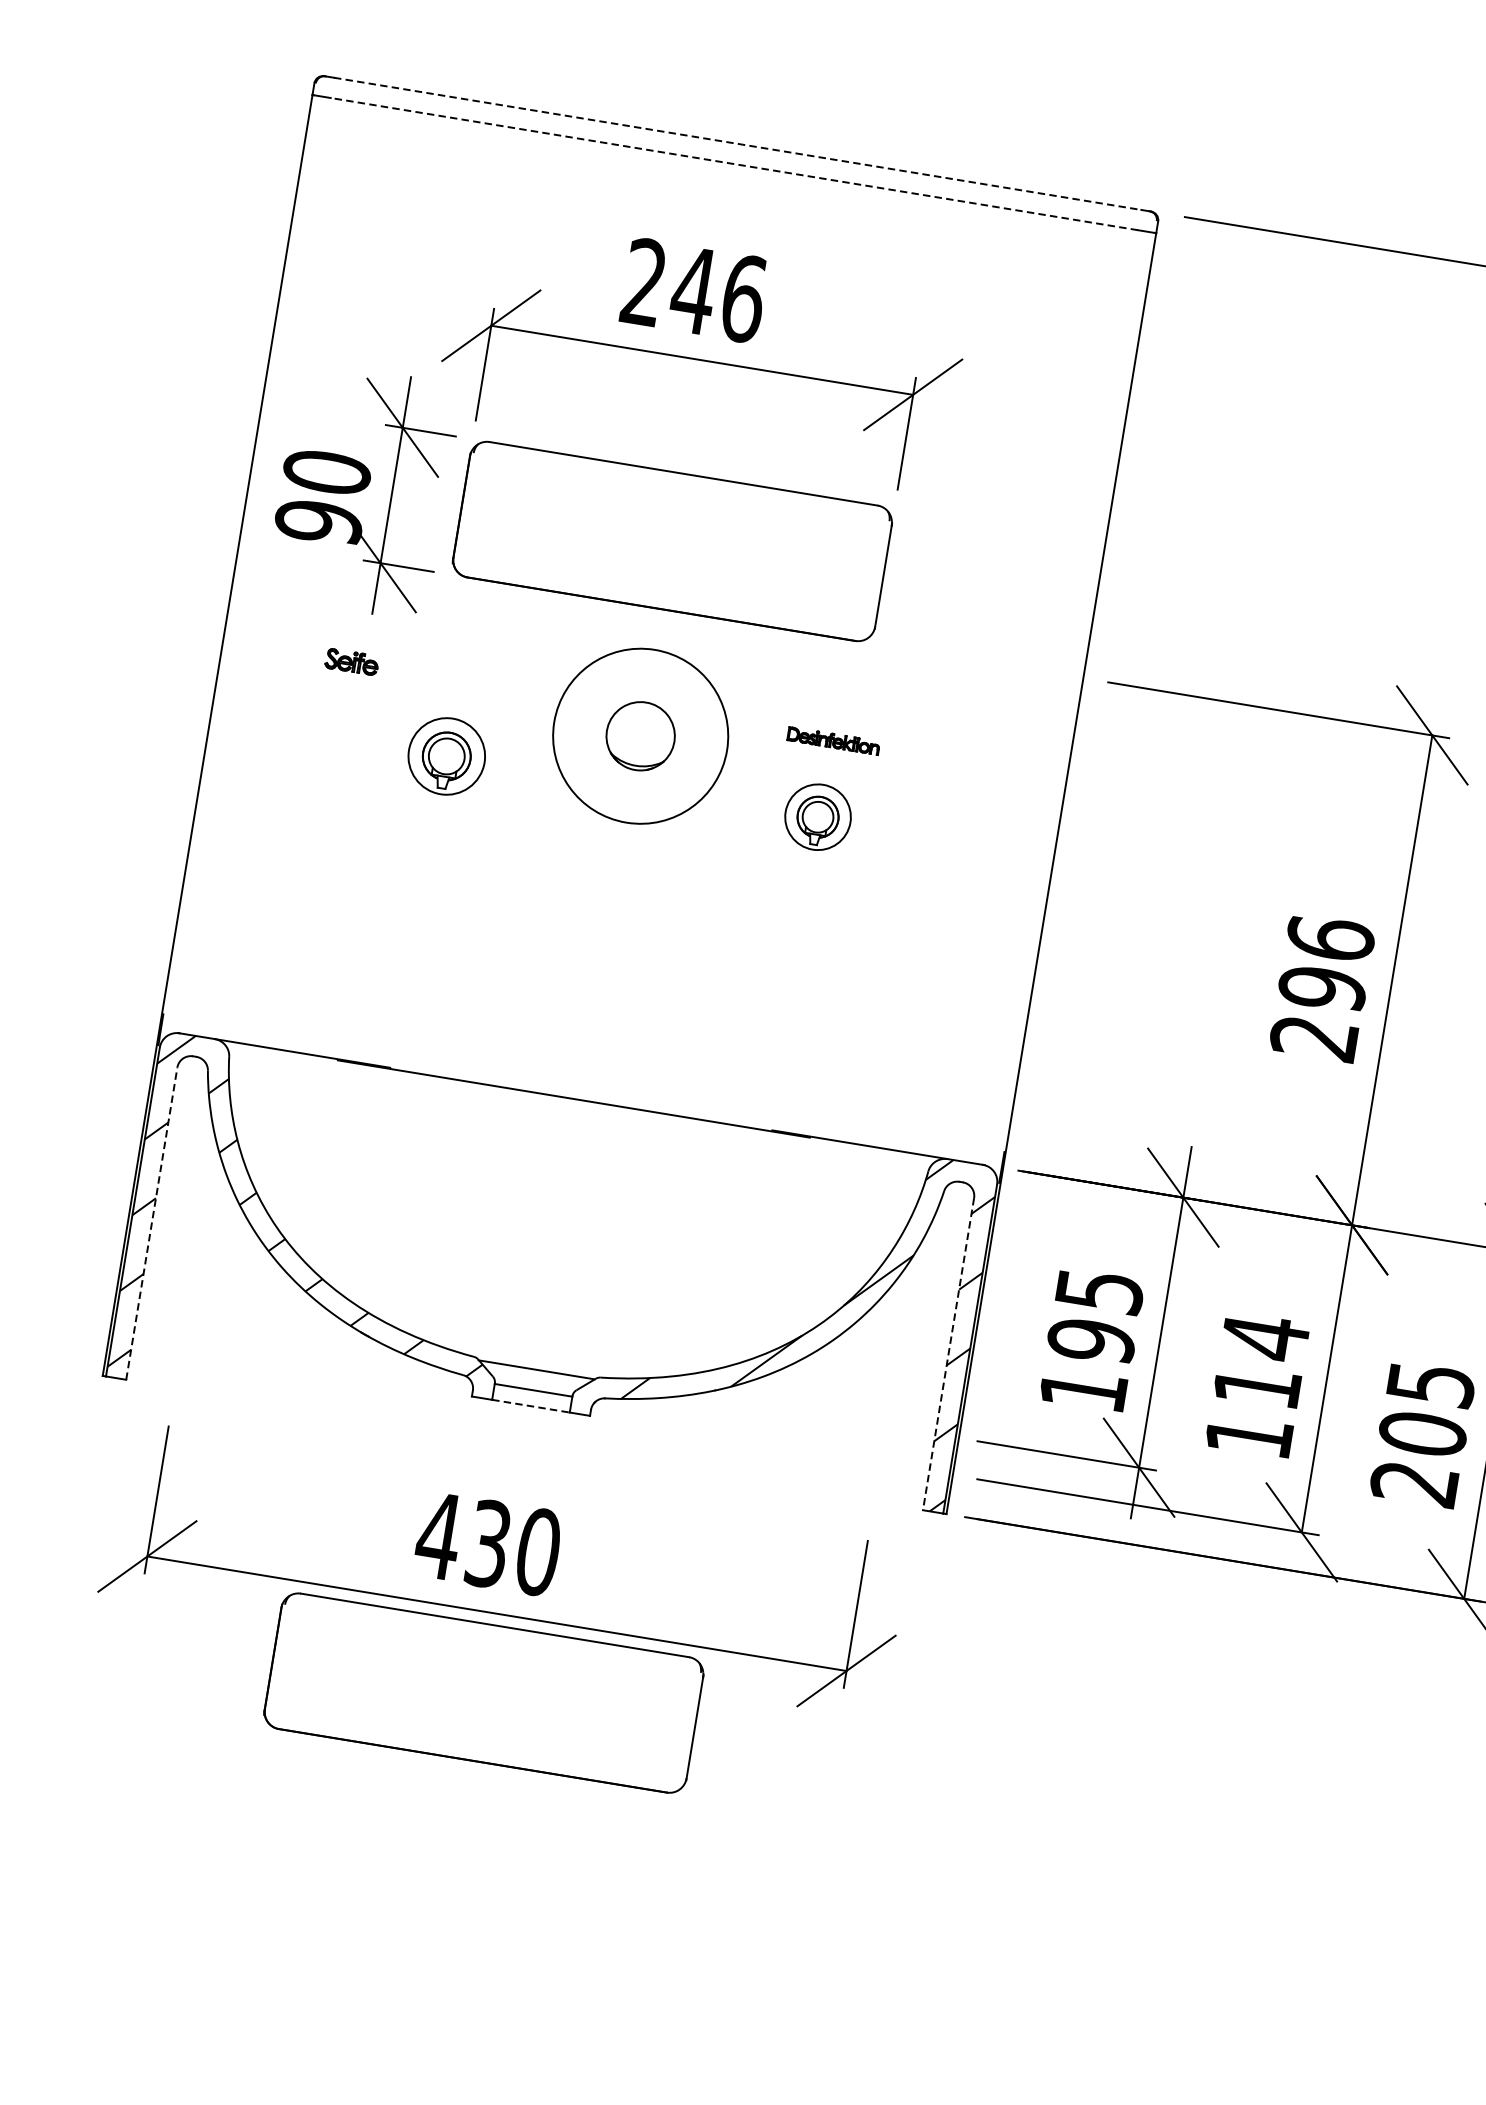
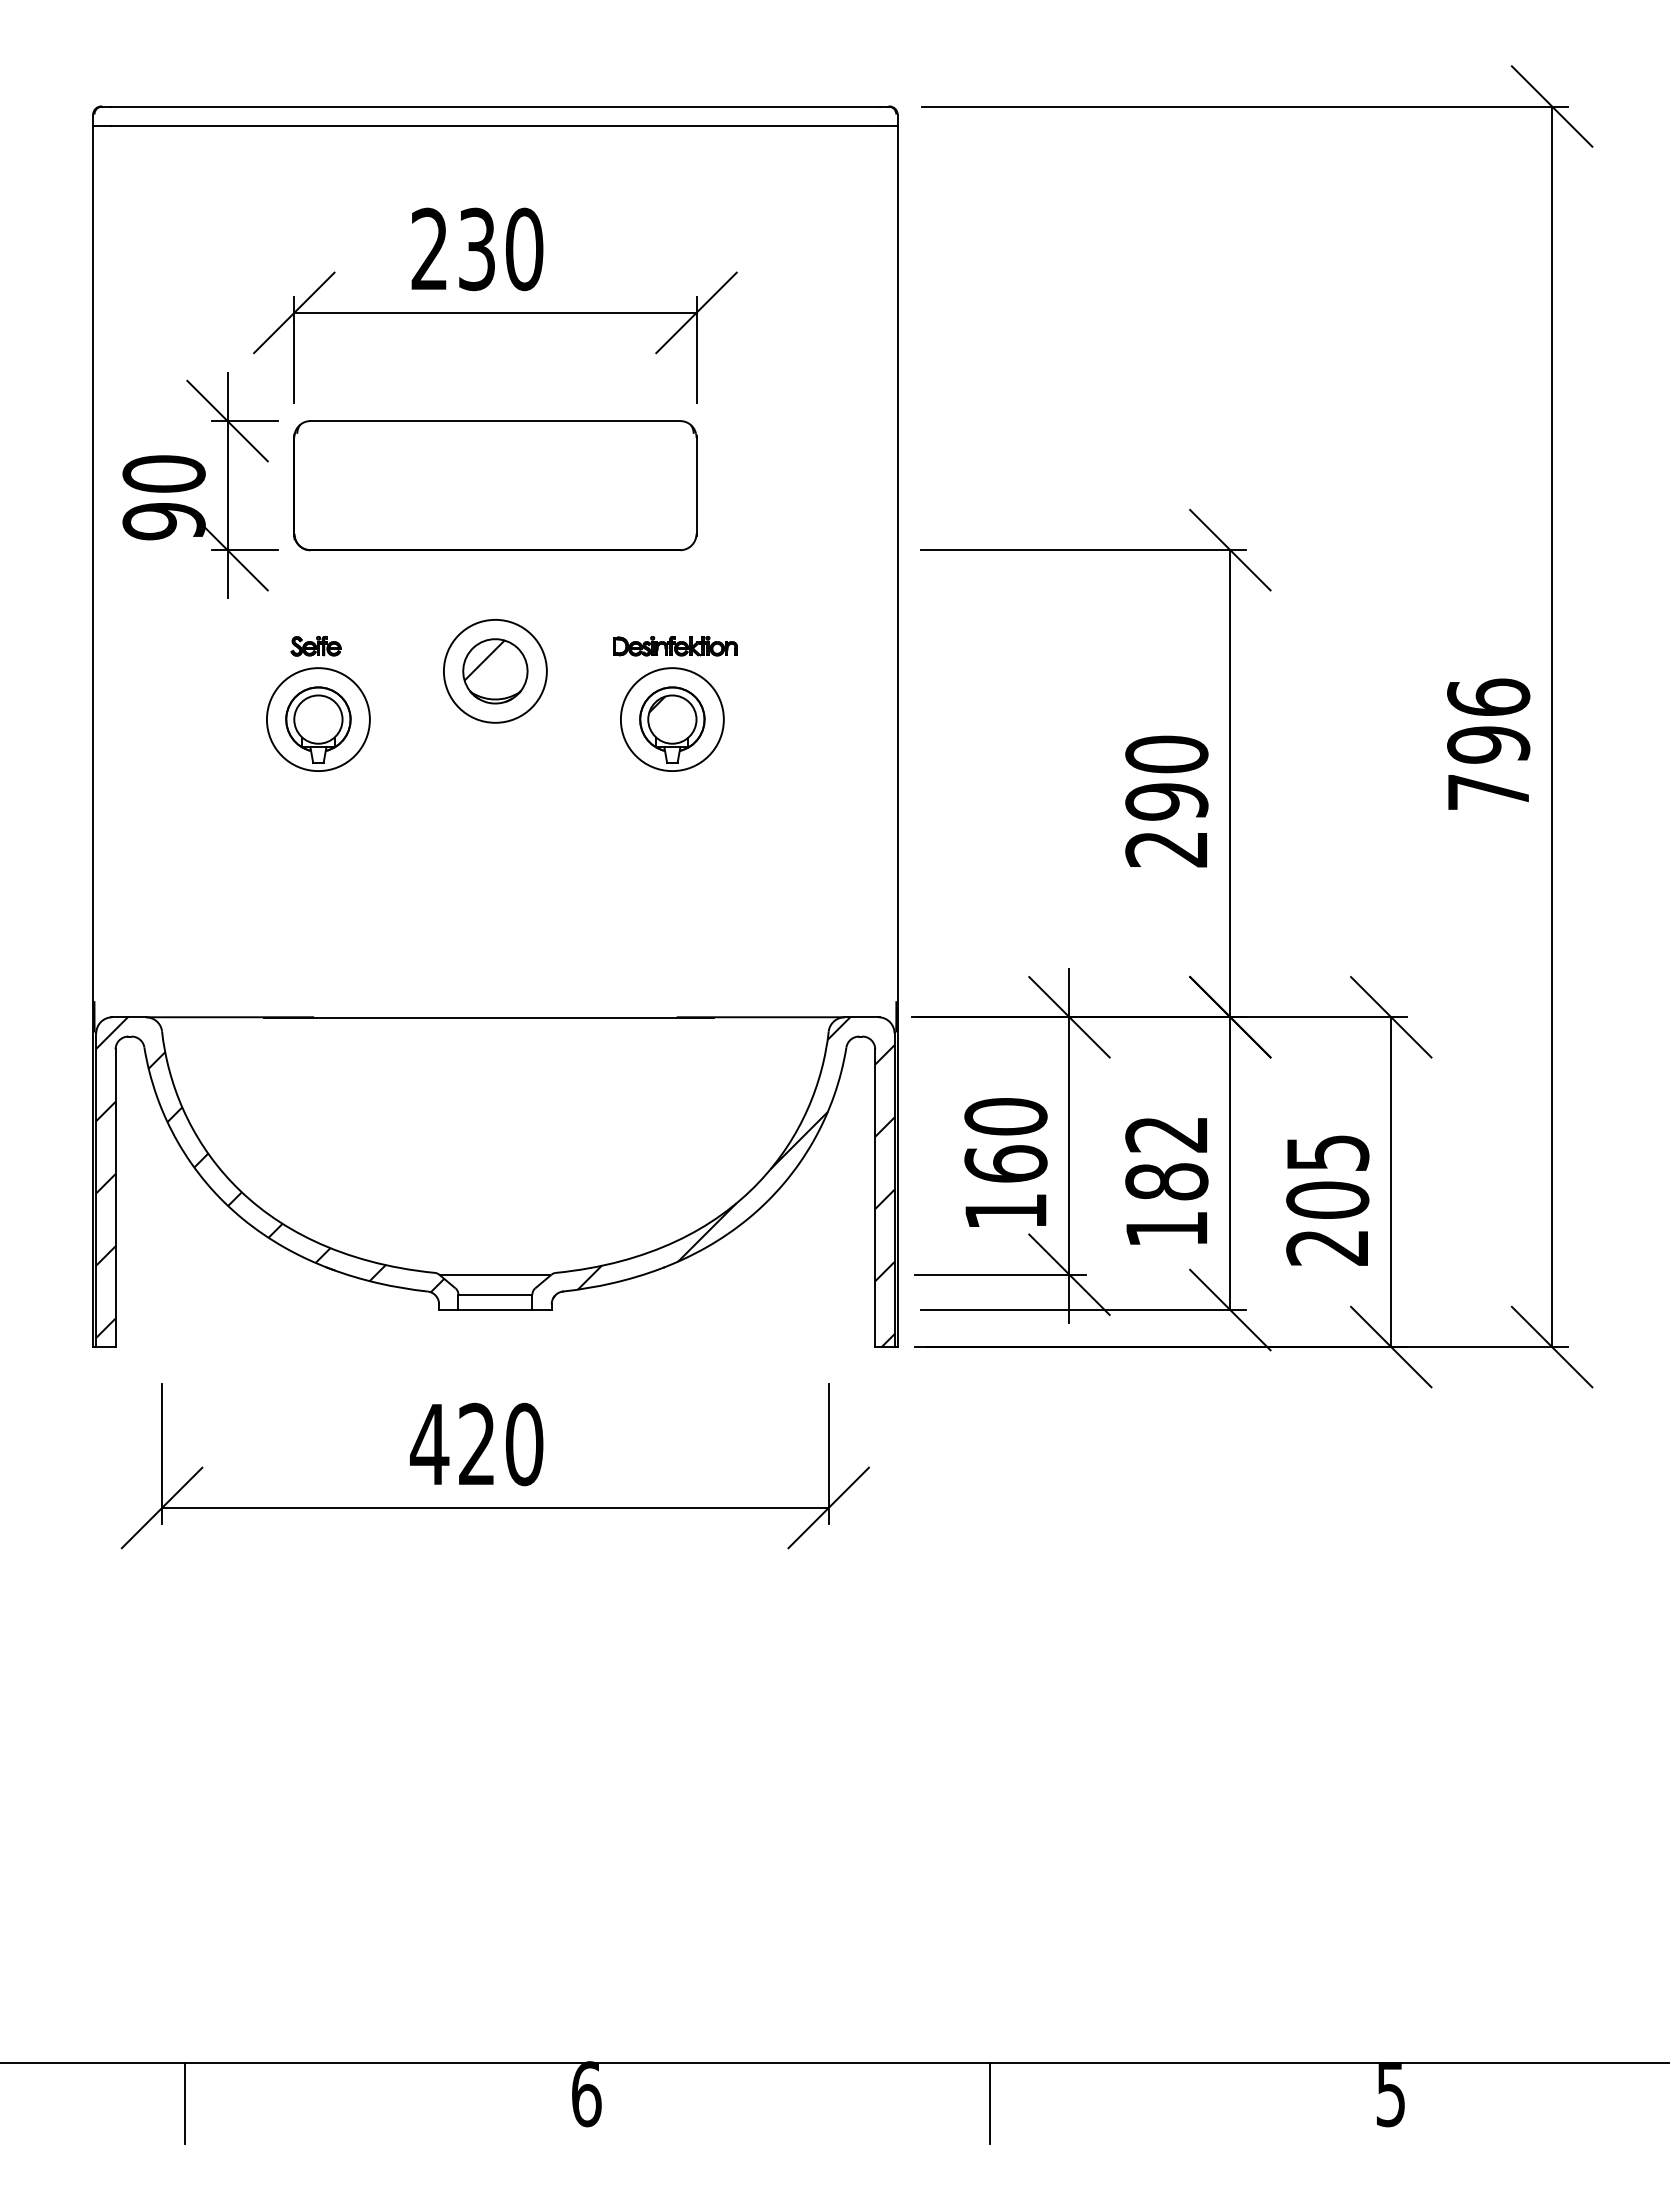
line: (737, 143) -> (495, 106), dashed -> solid
line: (734, 163) -> (495, 125), dashed -> solid
text: (718, 294) -> (500, 249), 246 -> 230
part: (351, 662) -> (315, 646), moved
hatch: (631, 723) -> (484, 660), added
circle: (639, 735) -> (494, 670), size x0.62
part: (833, 741) -> (675, 646), size x1.43
part: (446, 756) -> (318, 719), size x1.43
part: (818, 817) -> (672, 719), size x1.67
text: (1330, 938) -> (1166, 754), 296 -> 290
line: (151, 1223) -> (115, 1198), dashed -> solid
text: (1095, 1315) -> (1005, 1140), 195 -> 160
line: (948, 1354) -> (875, 1198), dashed -> solid
text: (1261, 1361) -> (1166, 1157), 114 -> 182
line: (531, 1406) -> (495, 1310), dashed -> solid
text: (488, 1543) -> (476, 1444), 430 -> 420
part: (484, 1692) -> (495, 1583), removed

